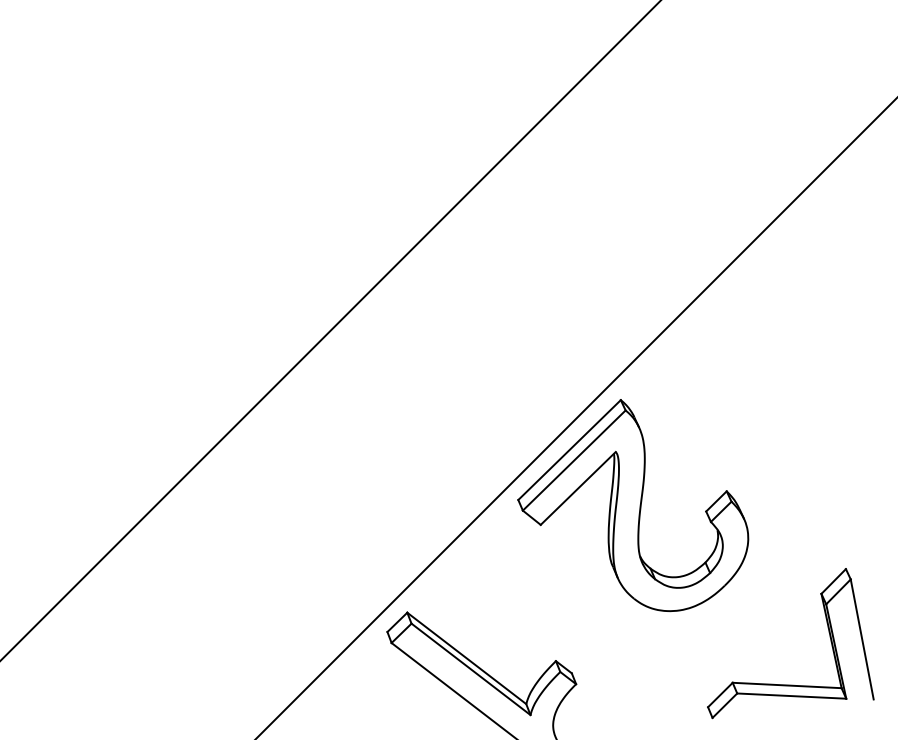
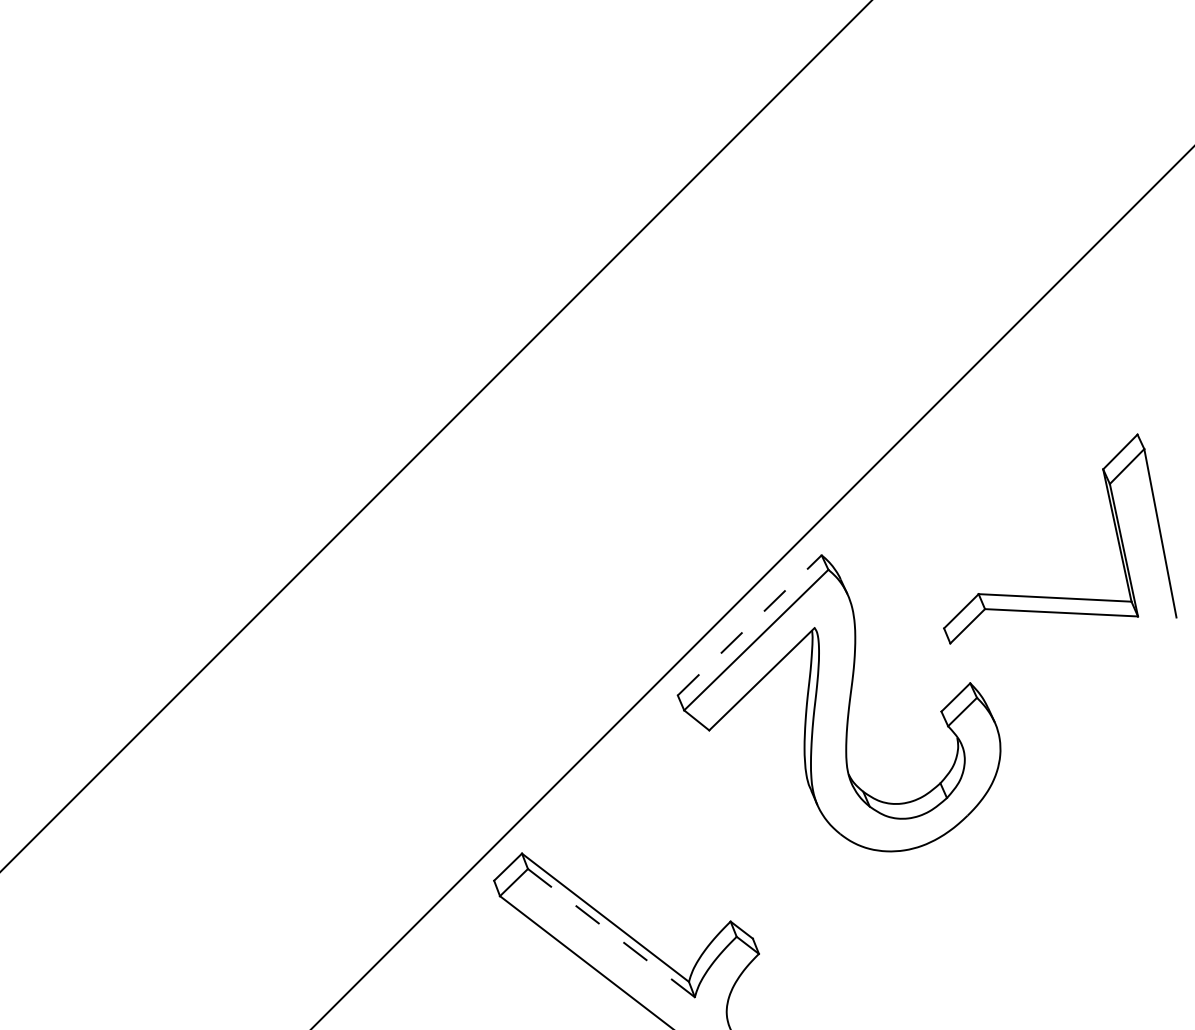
line: (569, 450) -> (749, 626), solid -> dashed
part: (829, 637) -> (1114, 530), moved
line: (471, 669) -> (612, 933), solid -> dashed

